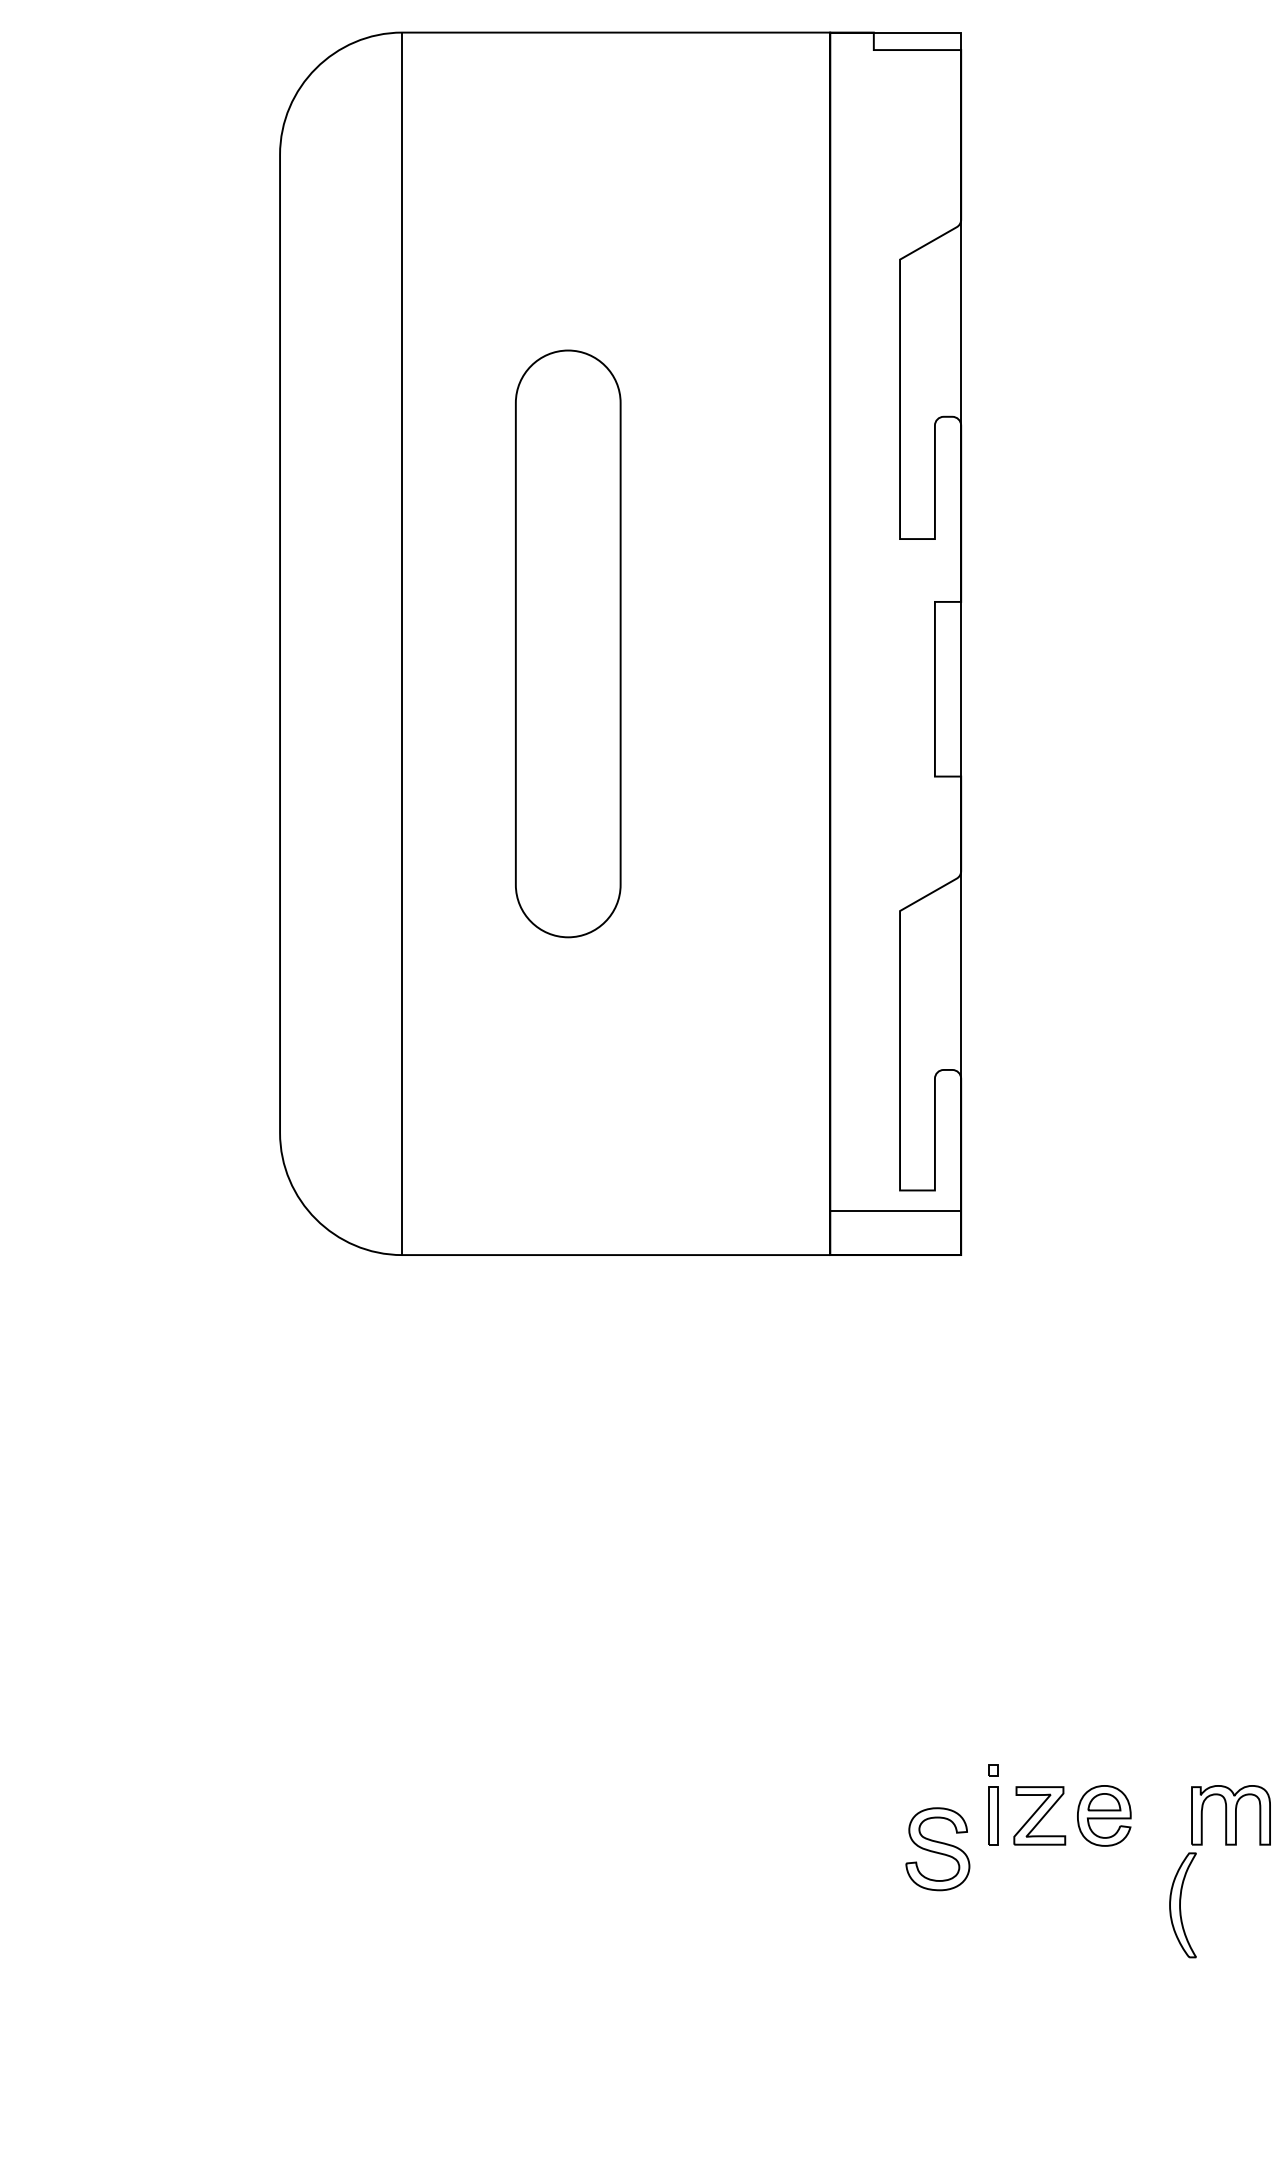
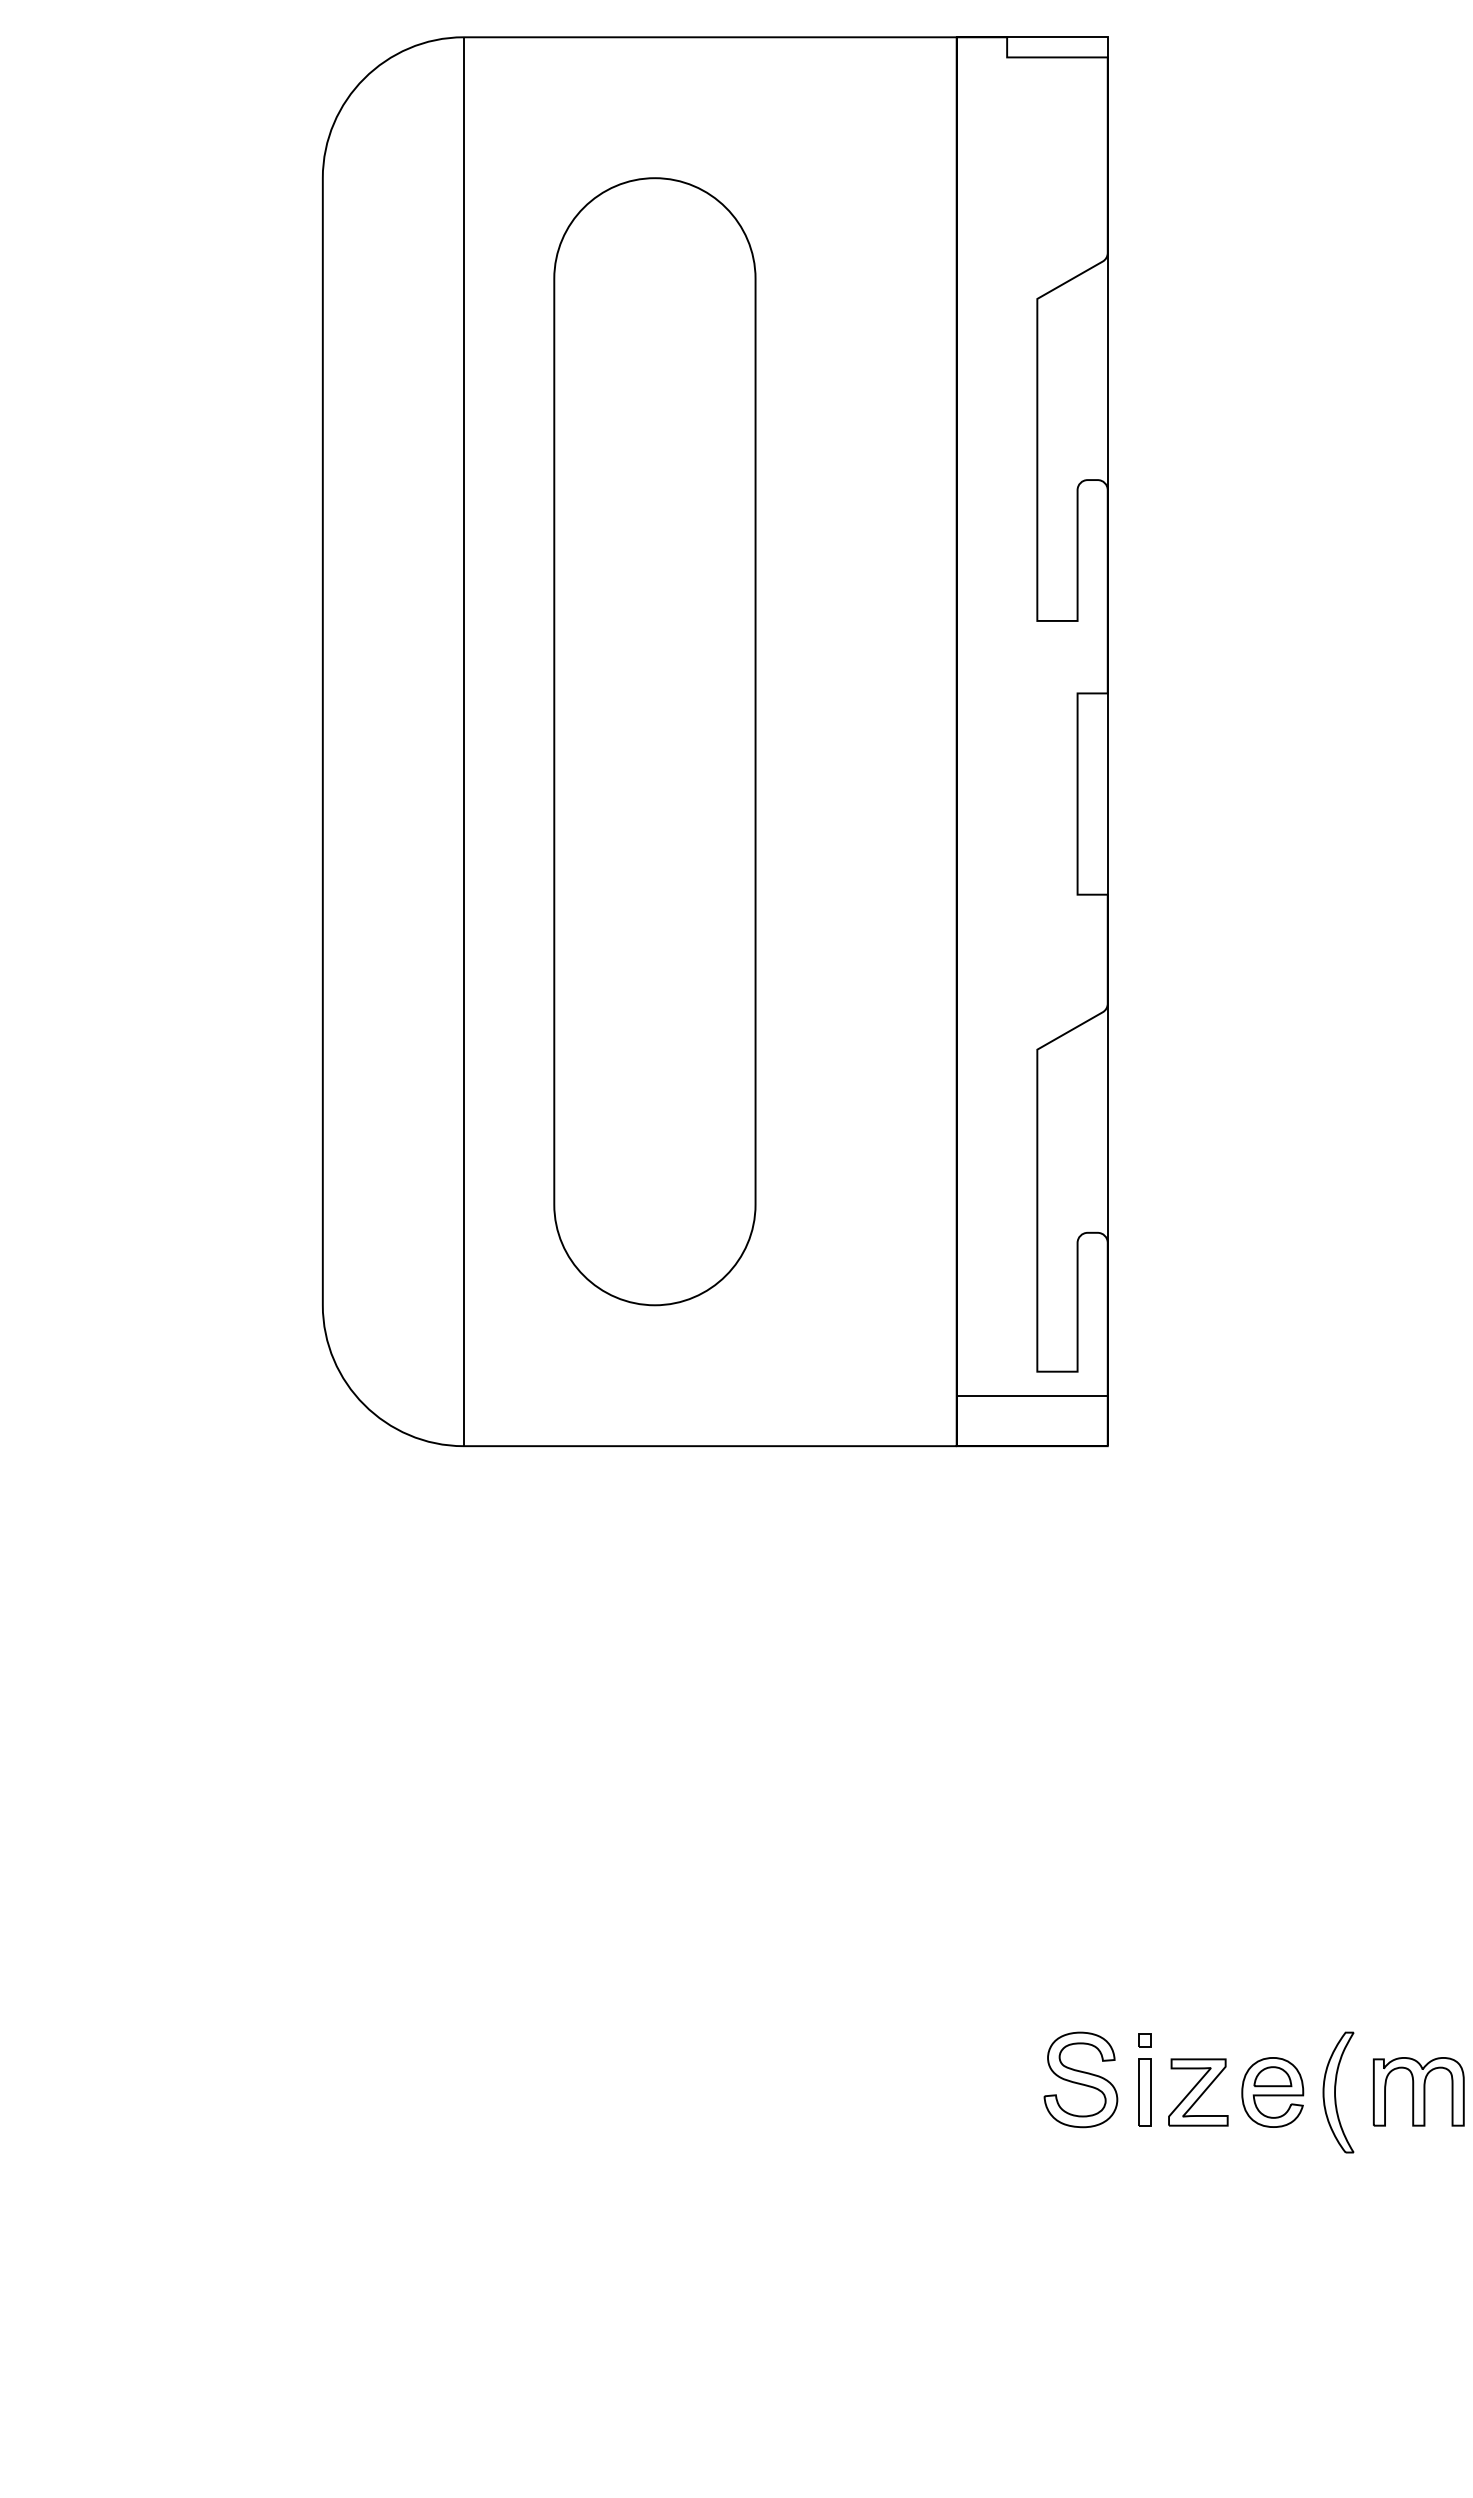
part: (567, 643) -> (654, 741), size x1.67
part: (937, 1848) -> (1080, 2079), moved
part: (1183, 1905) -> (1338, 2092), moved

